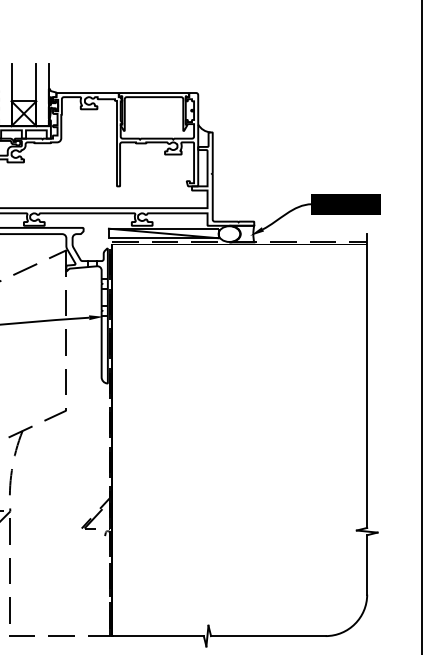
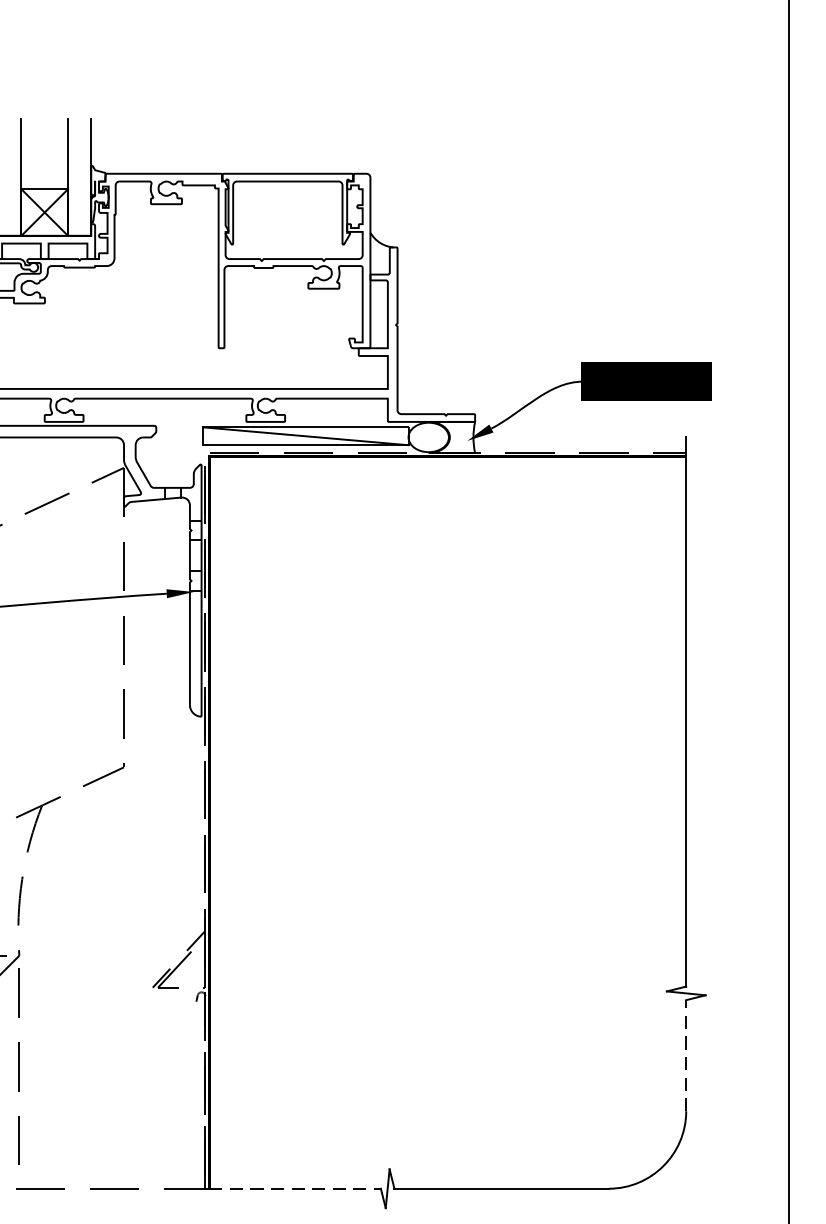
line: (367, 564) -> (686, 1054), solid -> dashed
line: (157, 636) -> (294, 1189), solid -> dashed

